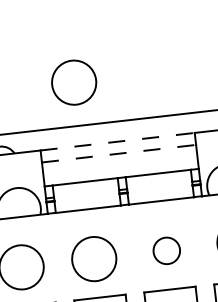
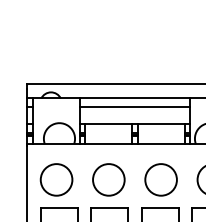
circle: (73, 82) -> (108, 52), removed
line: (118, 141) -> (135, 98), dashed -> solid
line: (119, 154) -> (135, 107), dashed -> solid
circle: (165, 250) -> (160, 179), size x1.67

